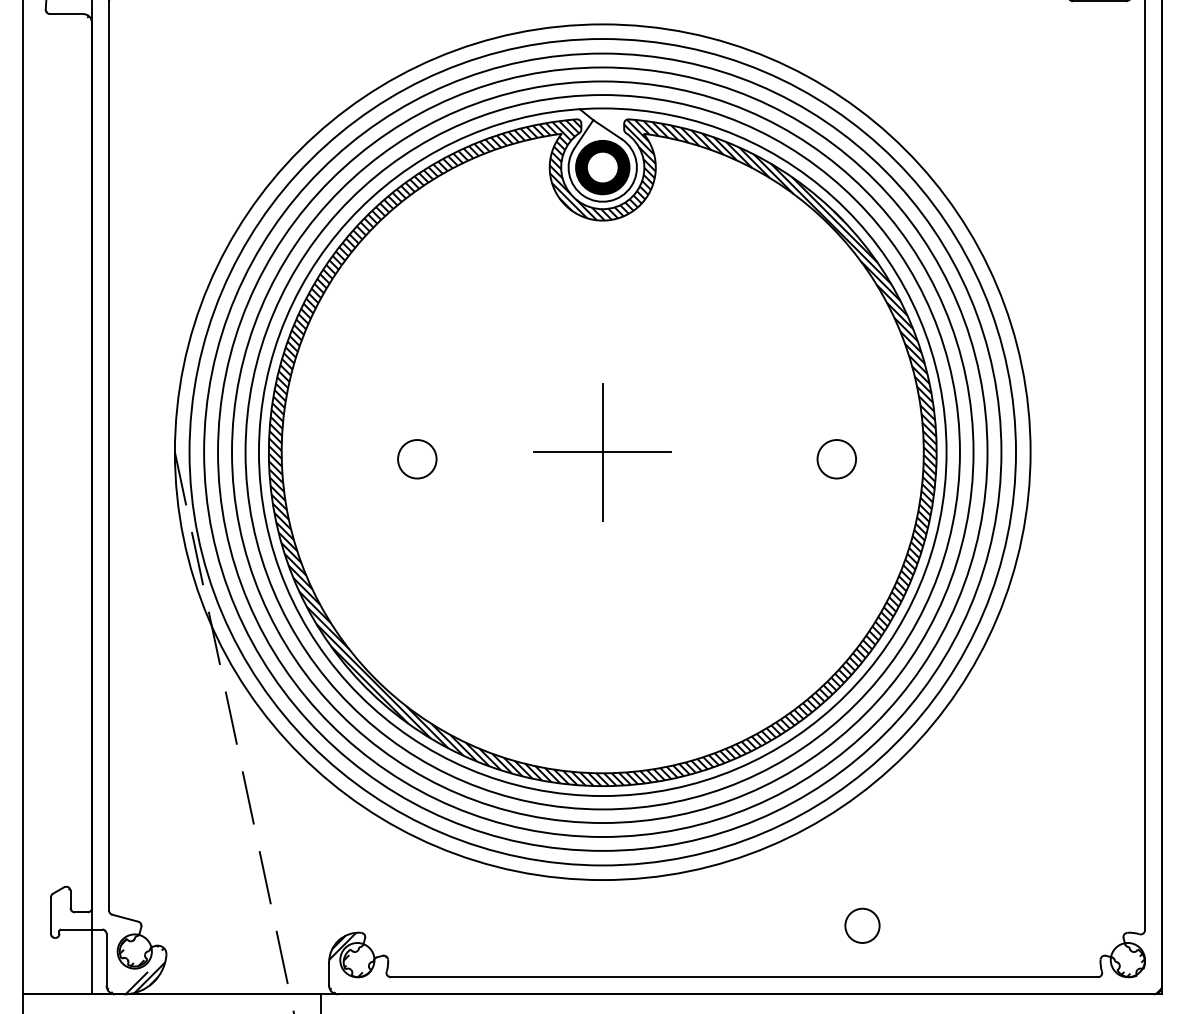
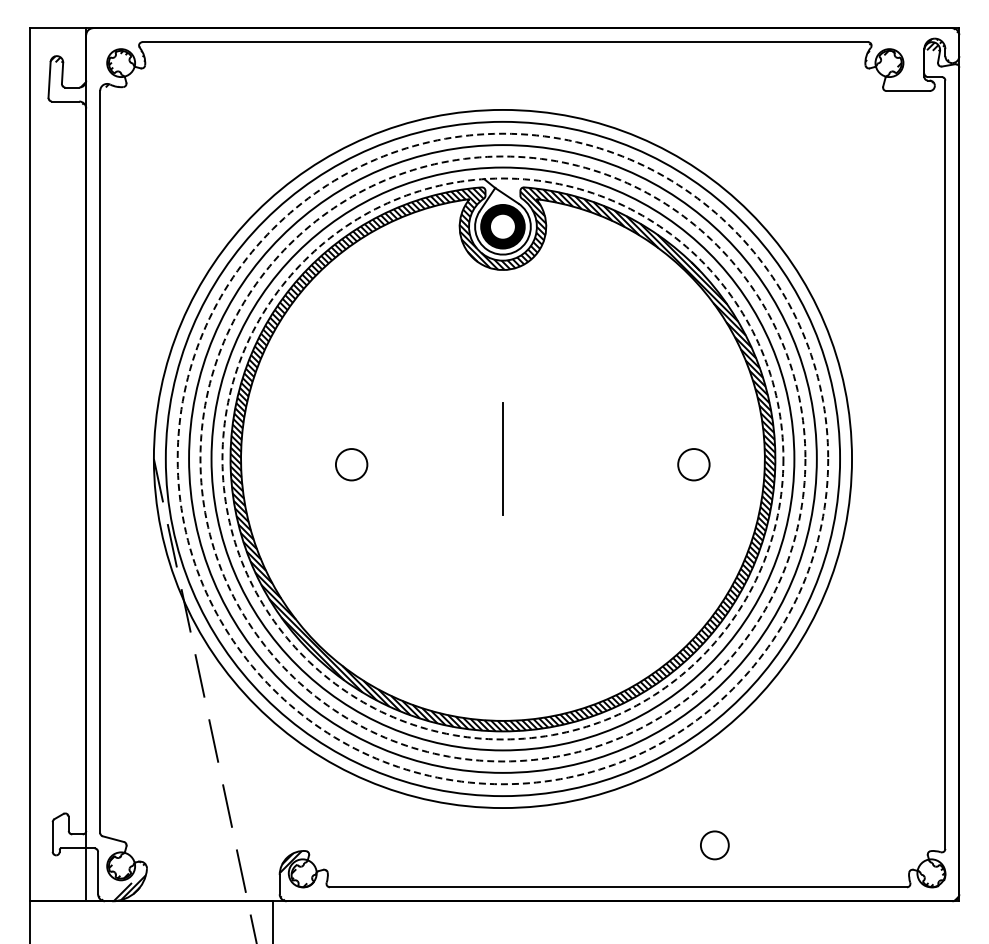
circle: (602, 451) -> (502, 458), solid -> dashed
circle: (602, 451) -> (502, 458), solid -> dashed
circle: (602, 451) -> (502, 458), solid -> dashed
line: (602, 451) -> (502, 458), removed

